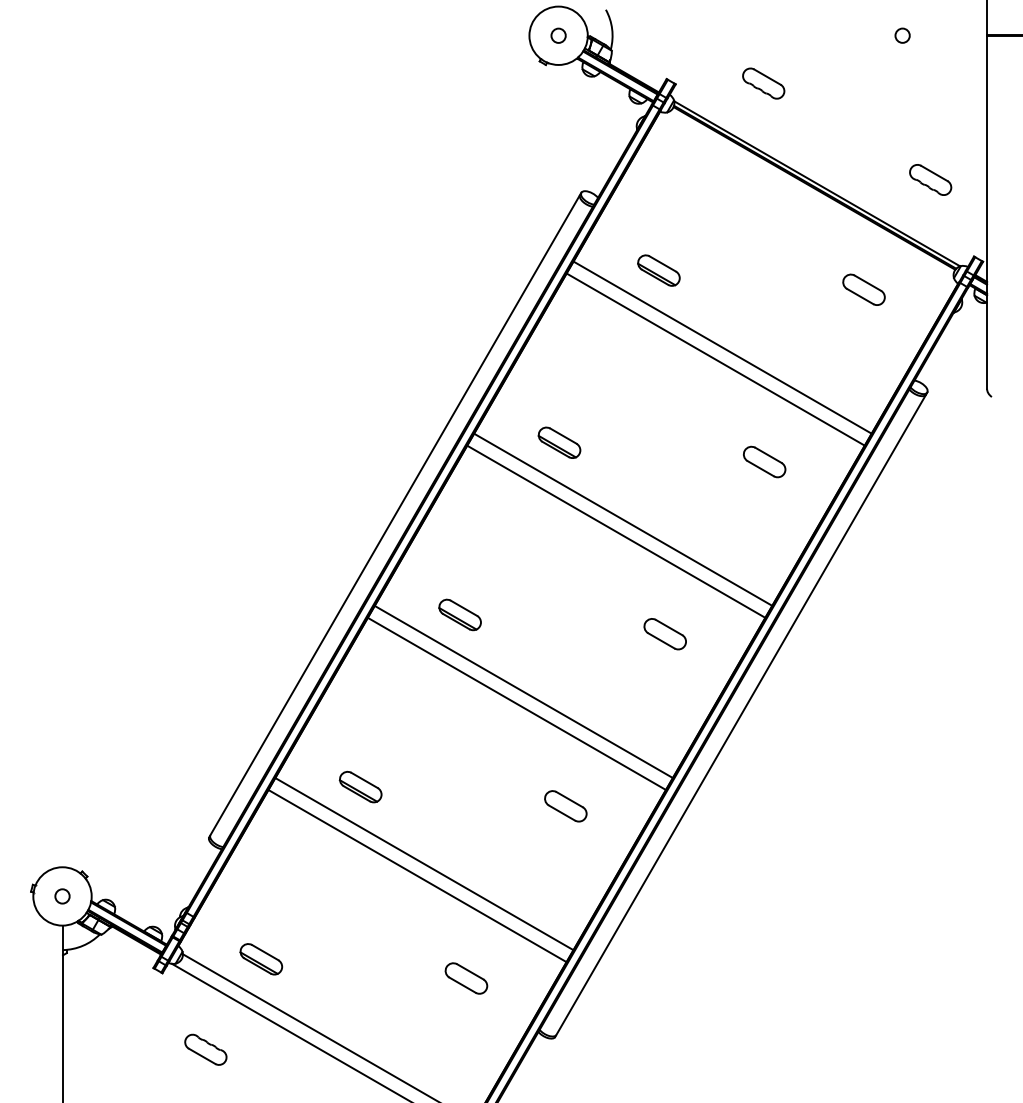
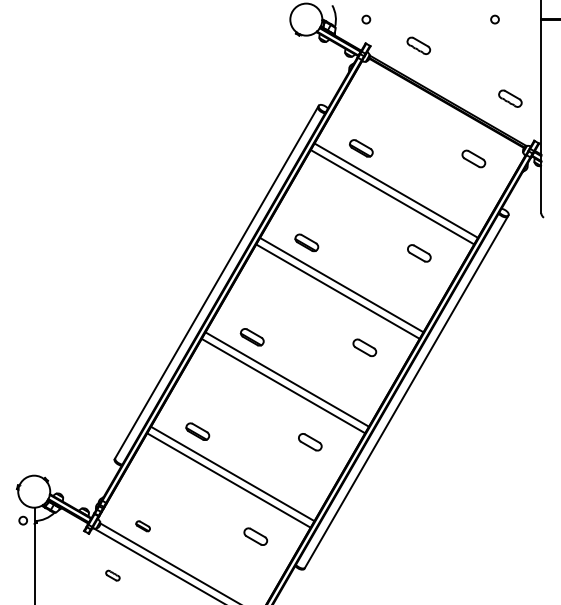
circle: (558, 35) -> (366, 19), moved
circle: (61, 896) -> (22, 520), moved
part: (259, 959) -> (142, 526), size x0.6
part: (205, 1049) -> (112, 575), size x0.6

